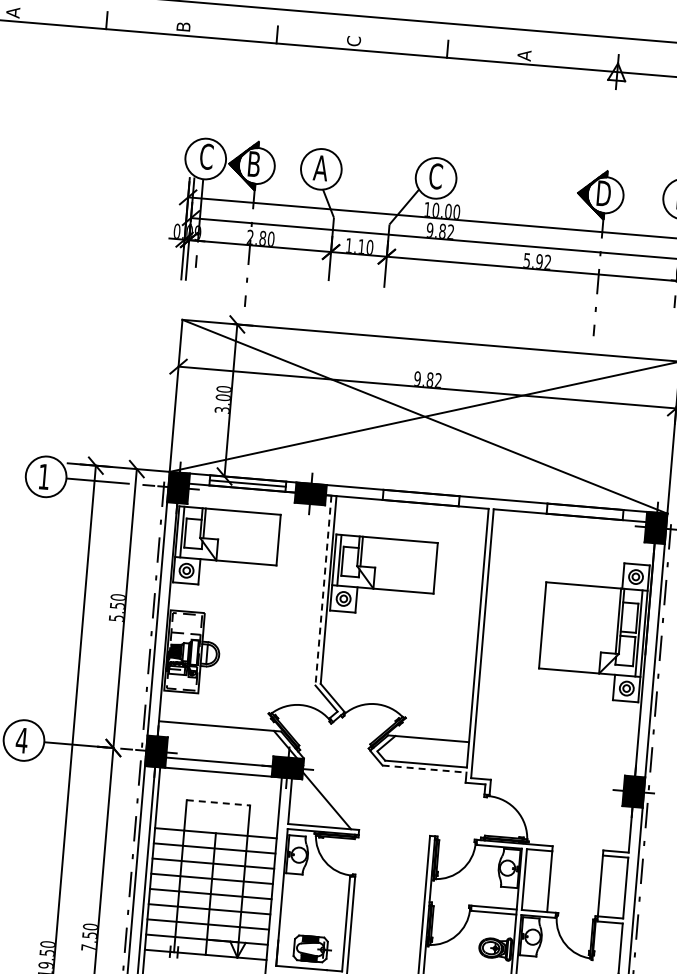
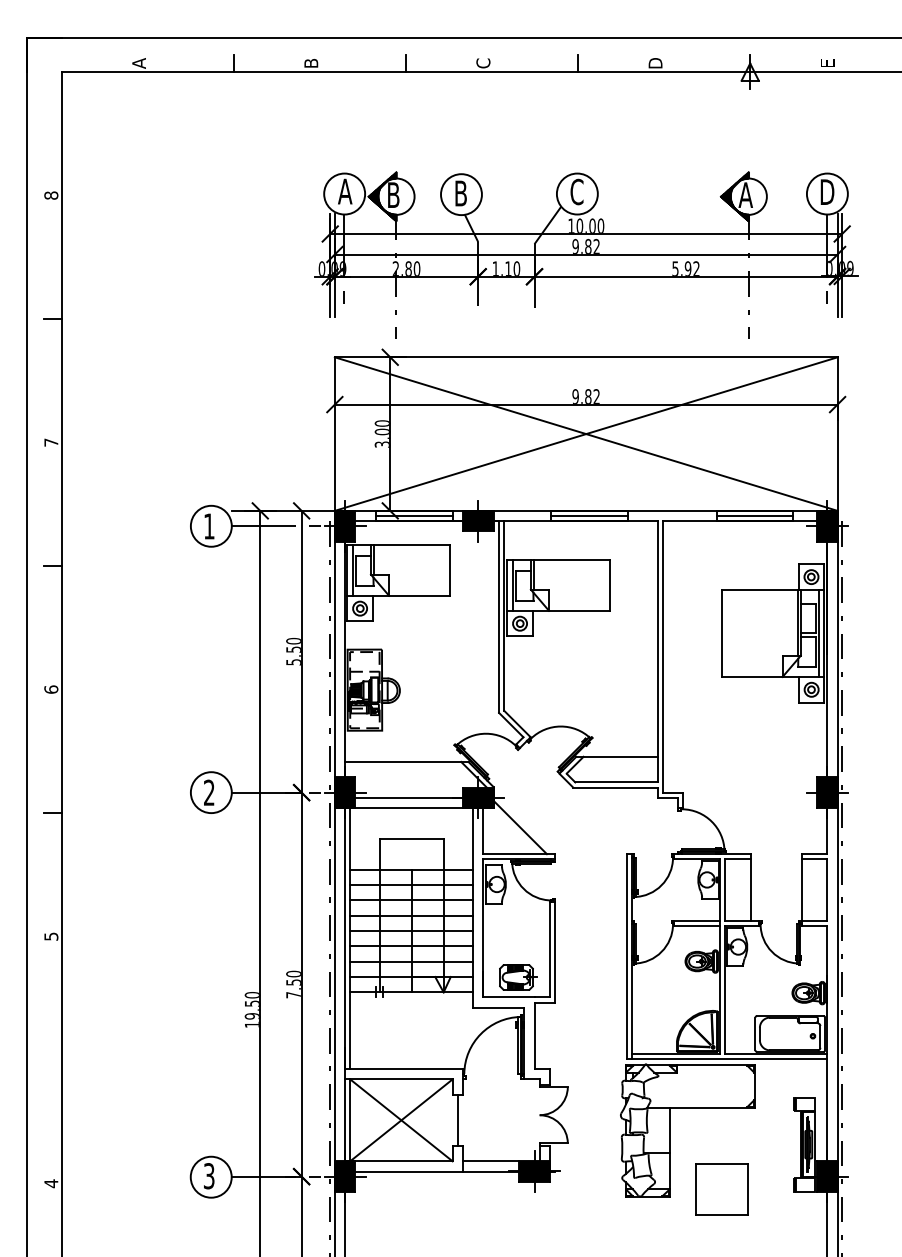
text: (524, 55) -> (655, 63), A -> D
text: (206, 156) -> (345, 191), C -> A
text: (320, 168) -> (460, 193), A -> B
text: (602, 192) -> (745, 194), D -> A
line: (420, 498) -> (588, 516), added
line: (584, 512) -> (754, 516), added
line: (323, 591) -> (499, 617), dashed -> solid
text: (22, 740) -> (209, 792), 4 -> 2
line: (425, 769) -> (616, 787), dashed -> solid
line: (218, 802) -> (411, 838), dashed -> solid

